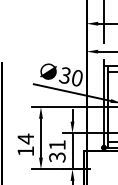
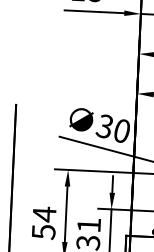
text: (25, 151) -> (43, 232), 14 -> 54

